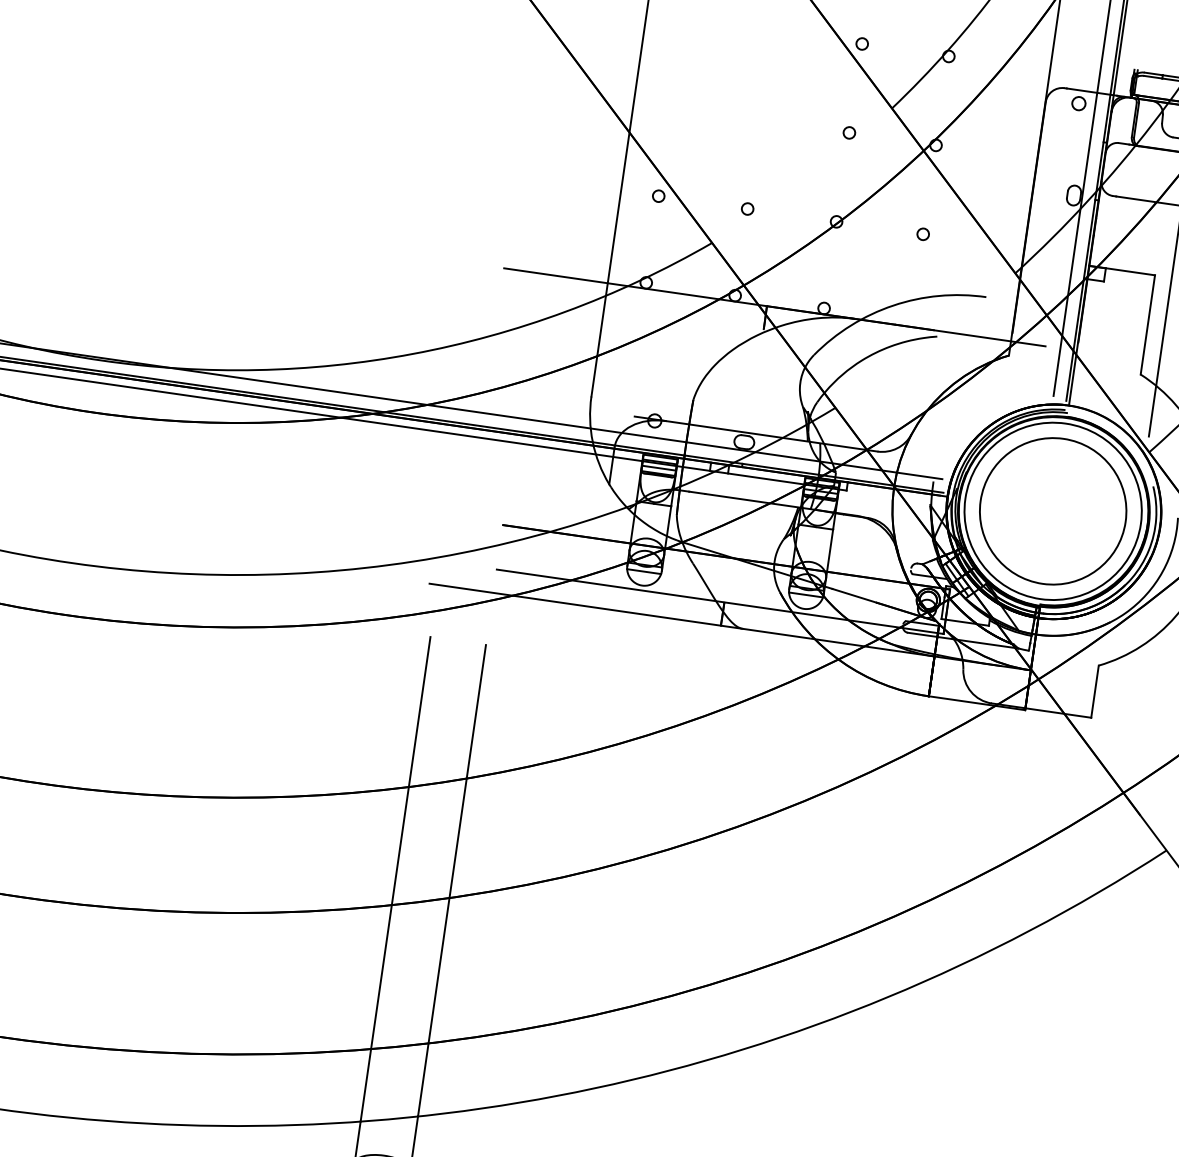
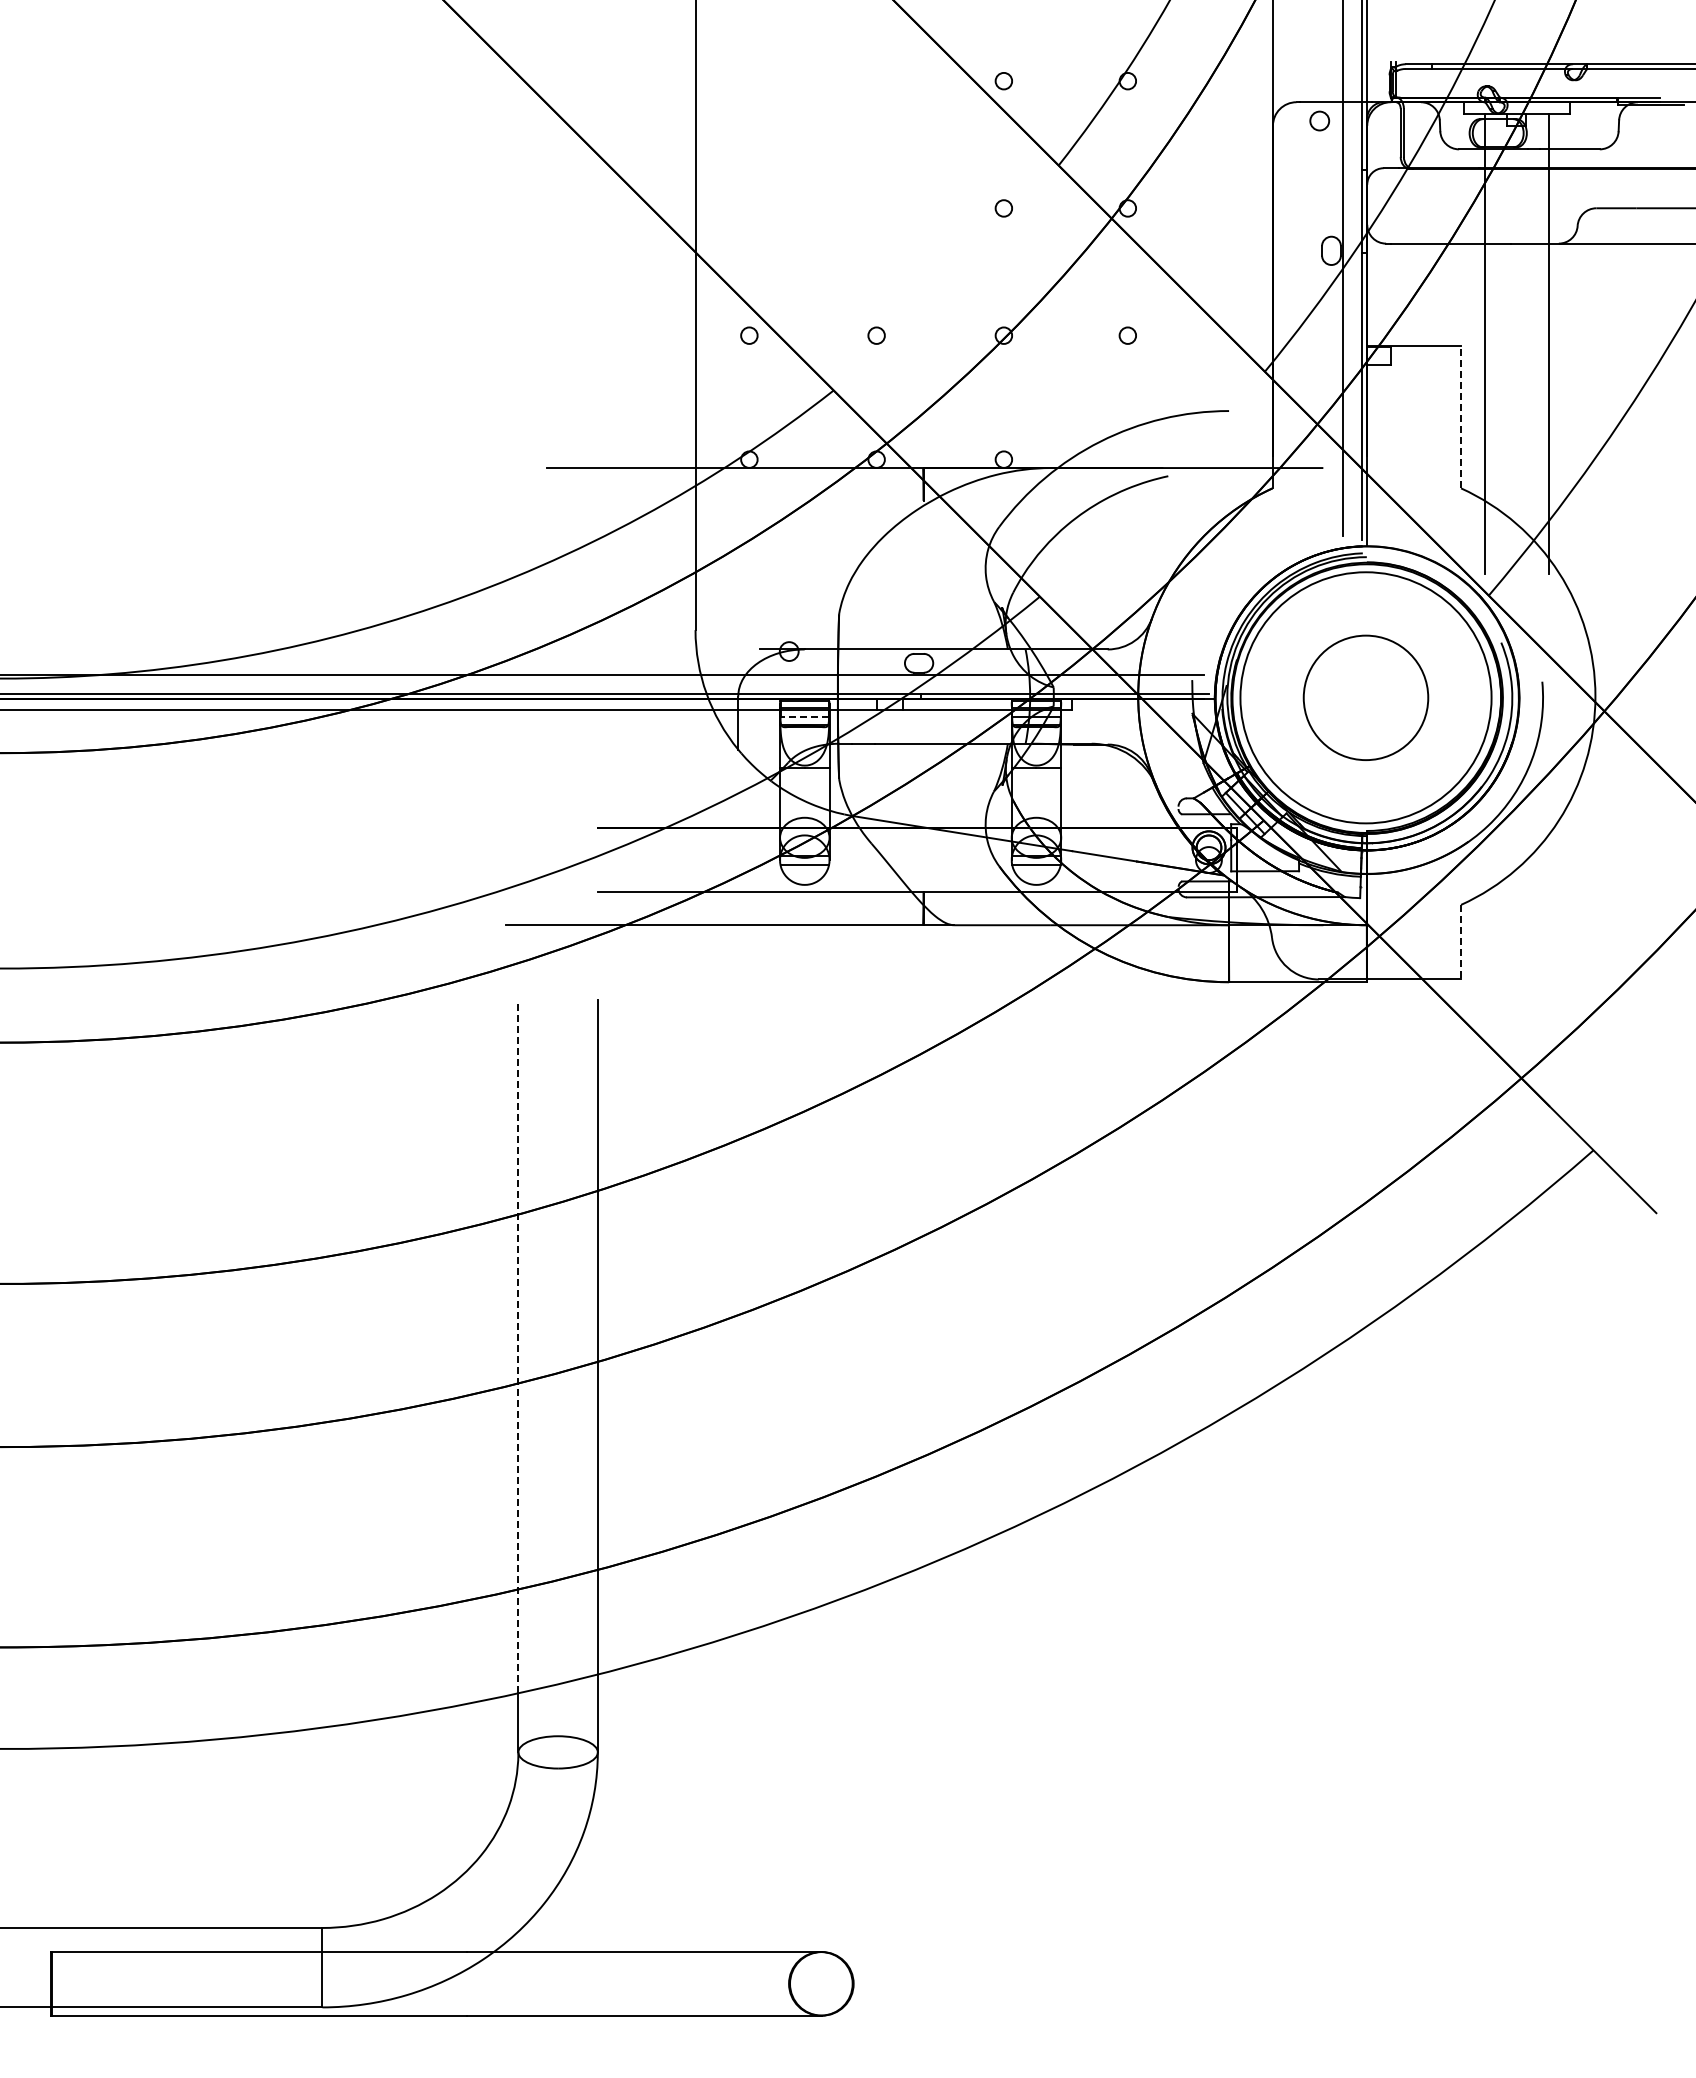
line: (1148, 324) -> (1461, 416), solid -> dashed
line: (658, 467) -> (804, 716), solid -> dashed
circle: (1052, 511) -> (1365, 697), size x0.6
line: (1095, 691) -> (1461, 942), solid -> dashed
line: (395, 879) -> (518, 1346), solid -> dashed

